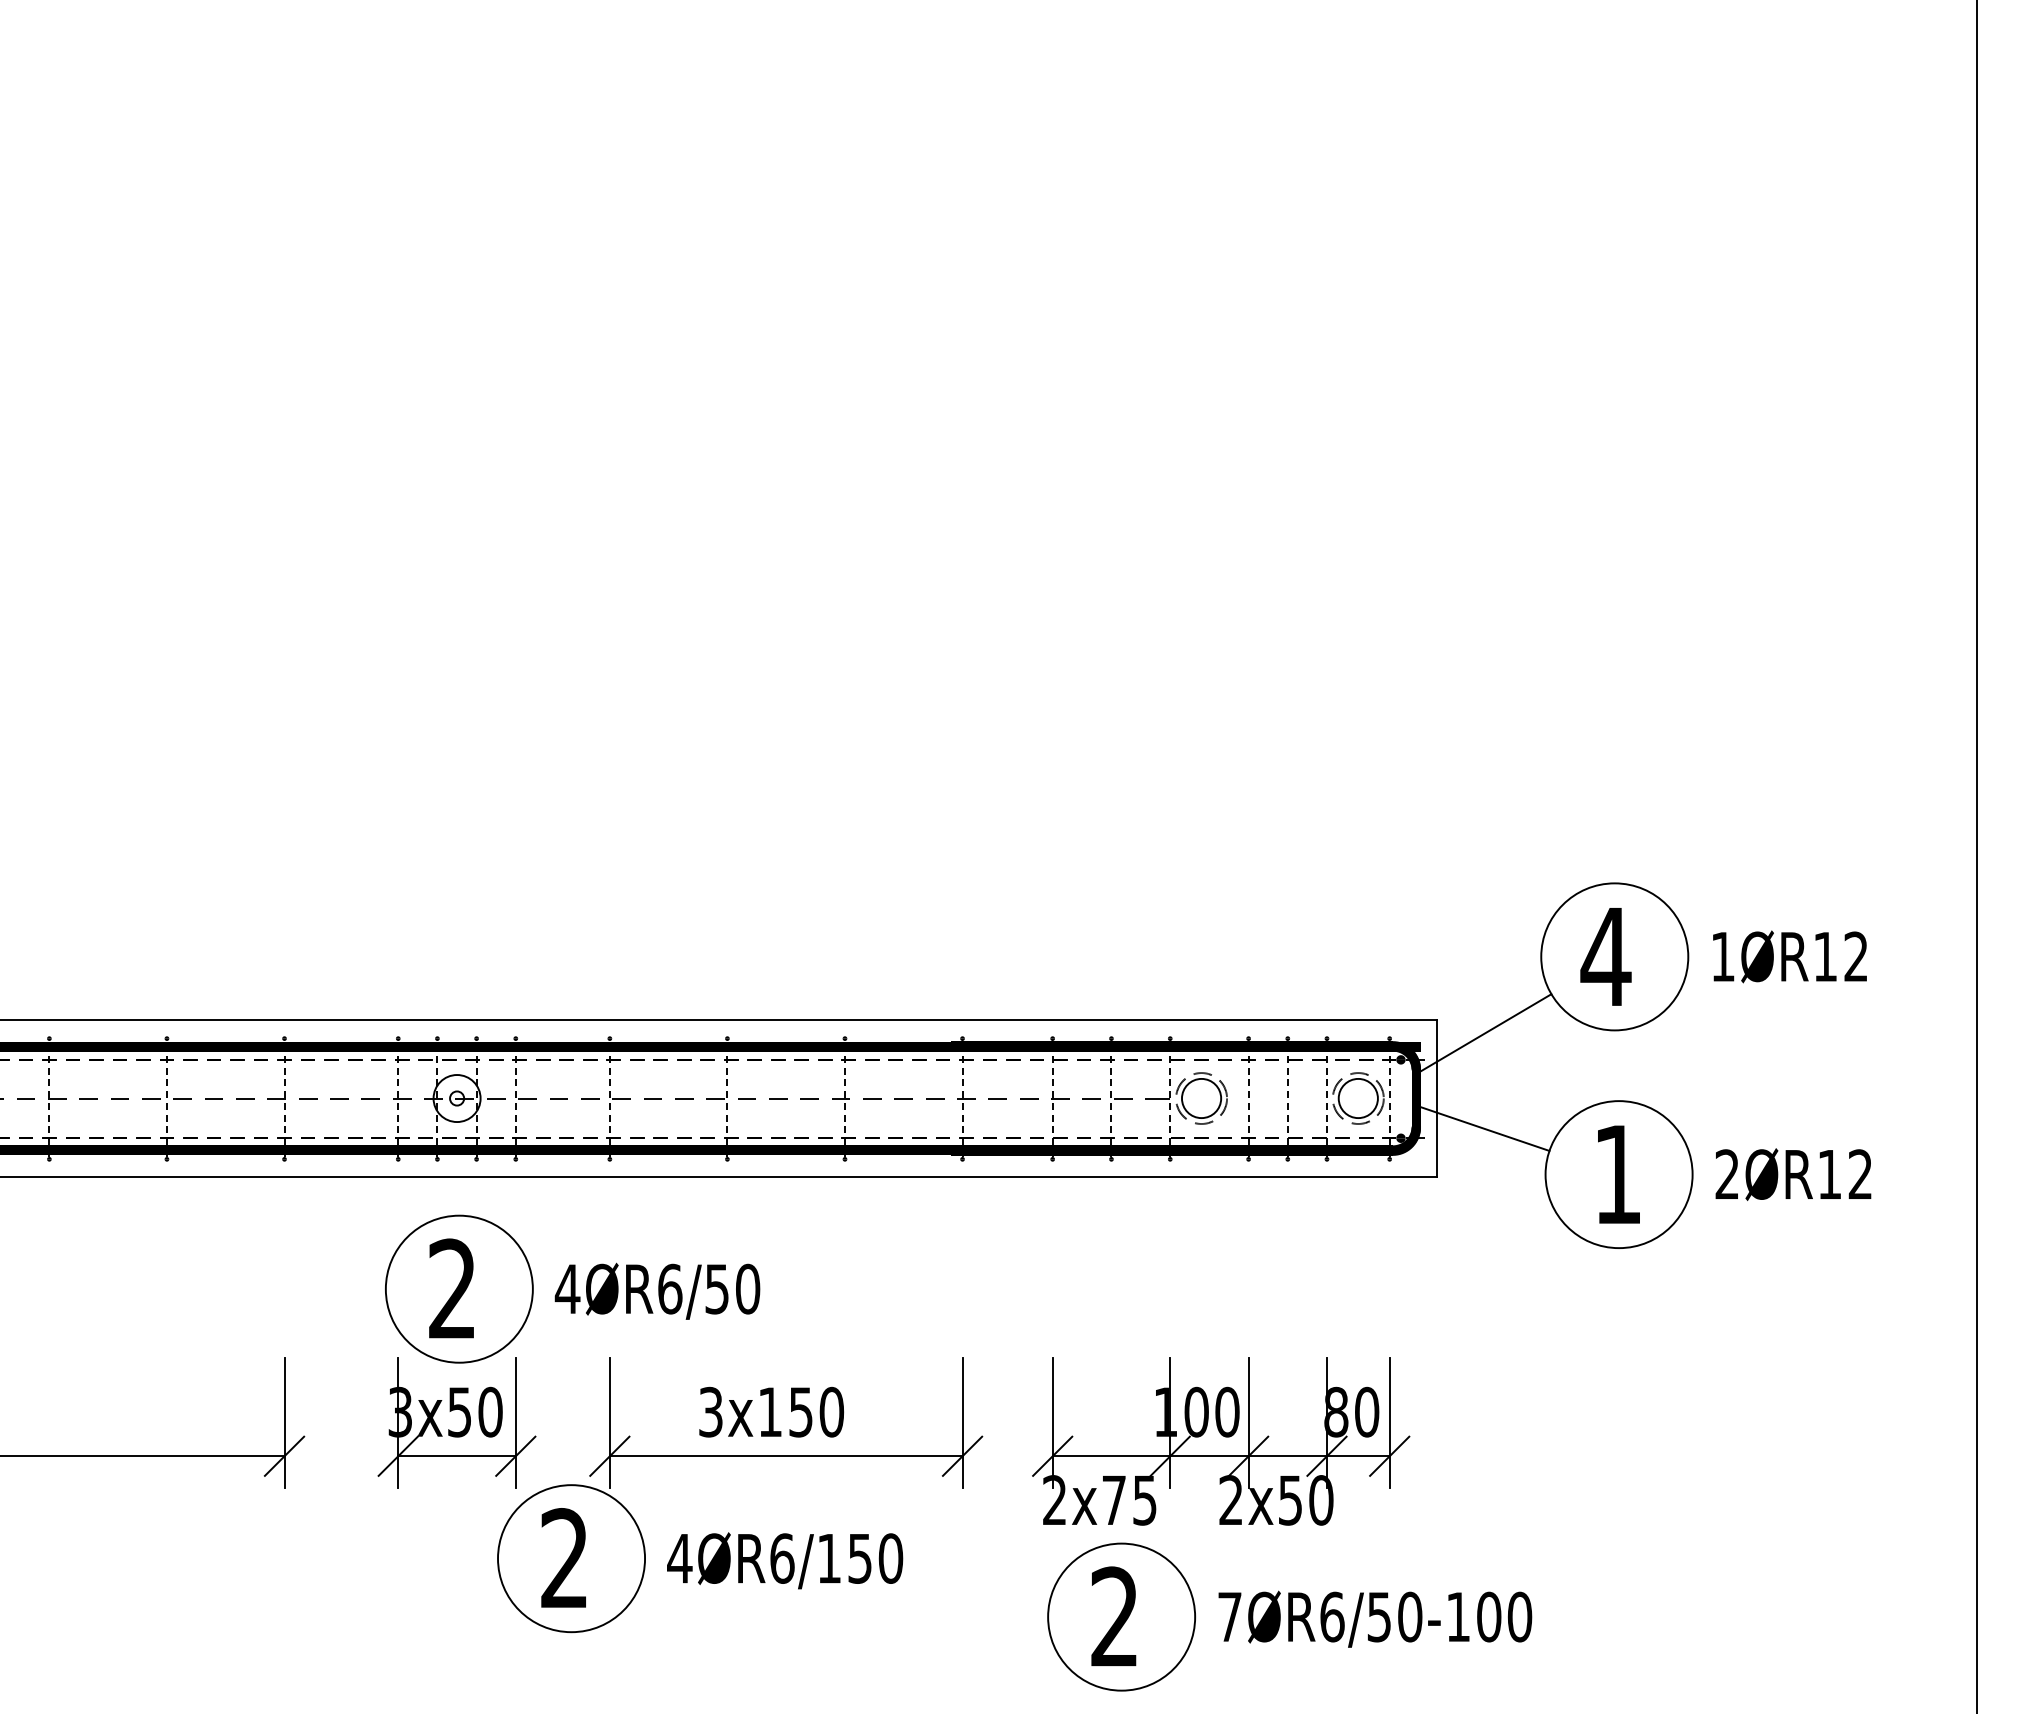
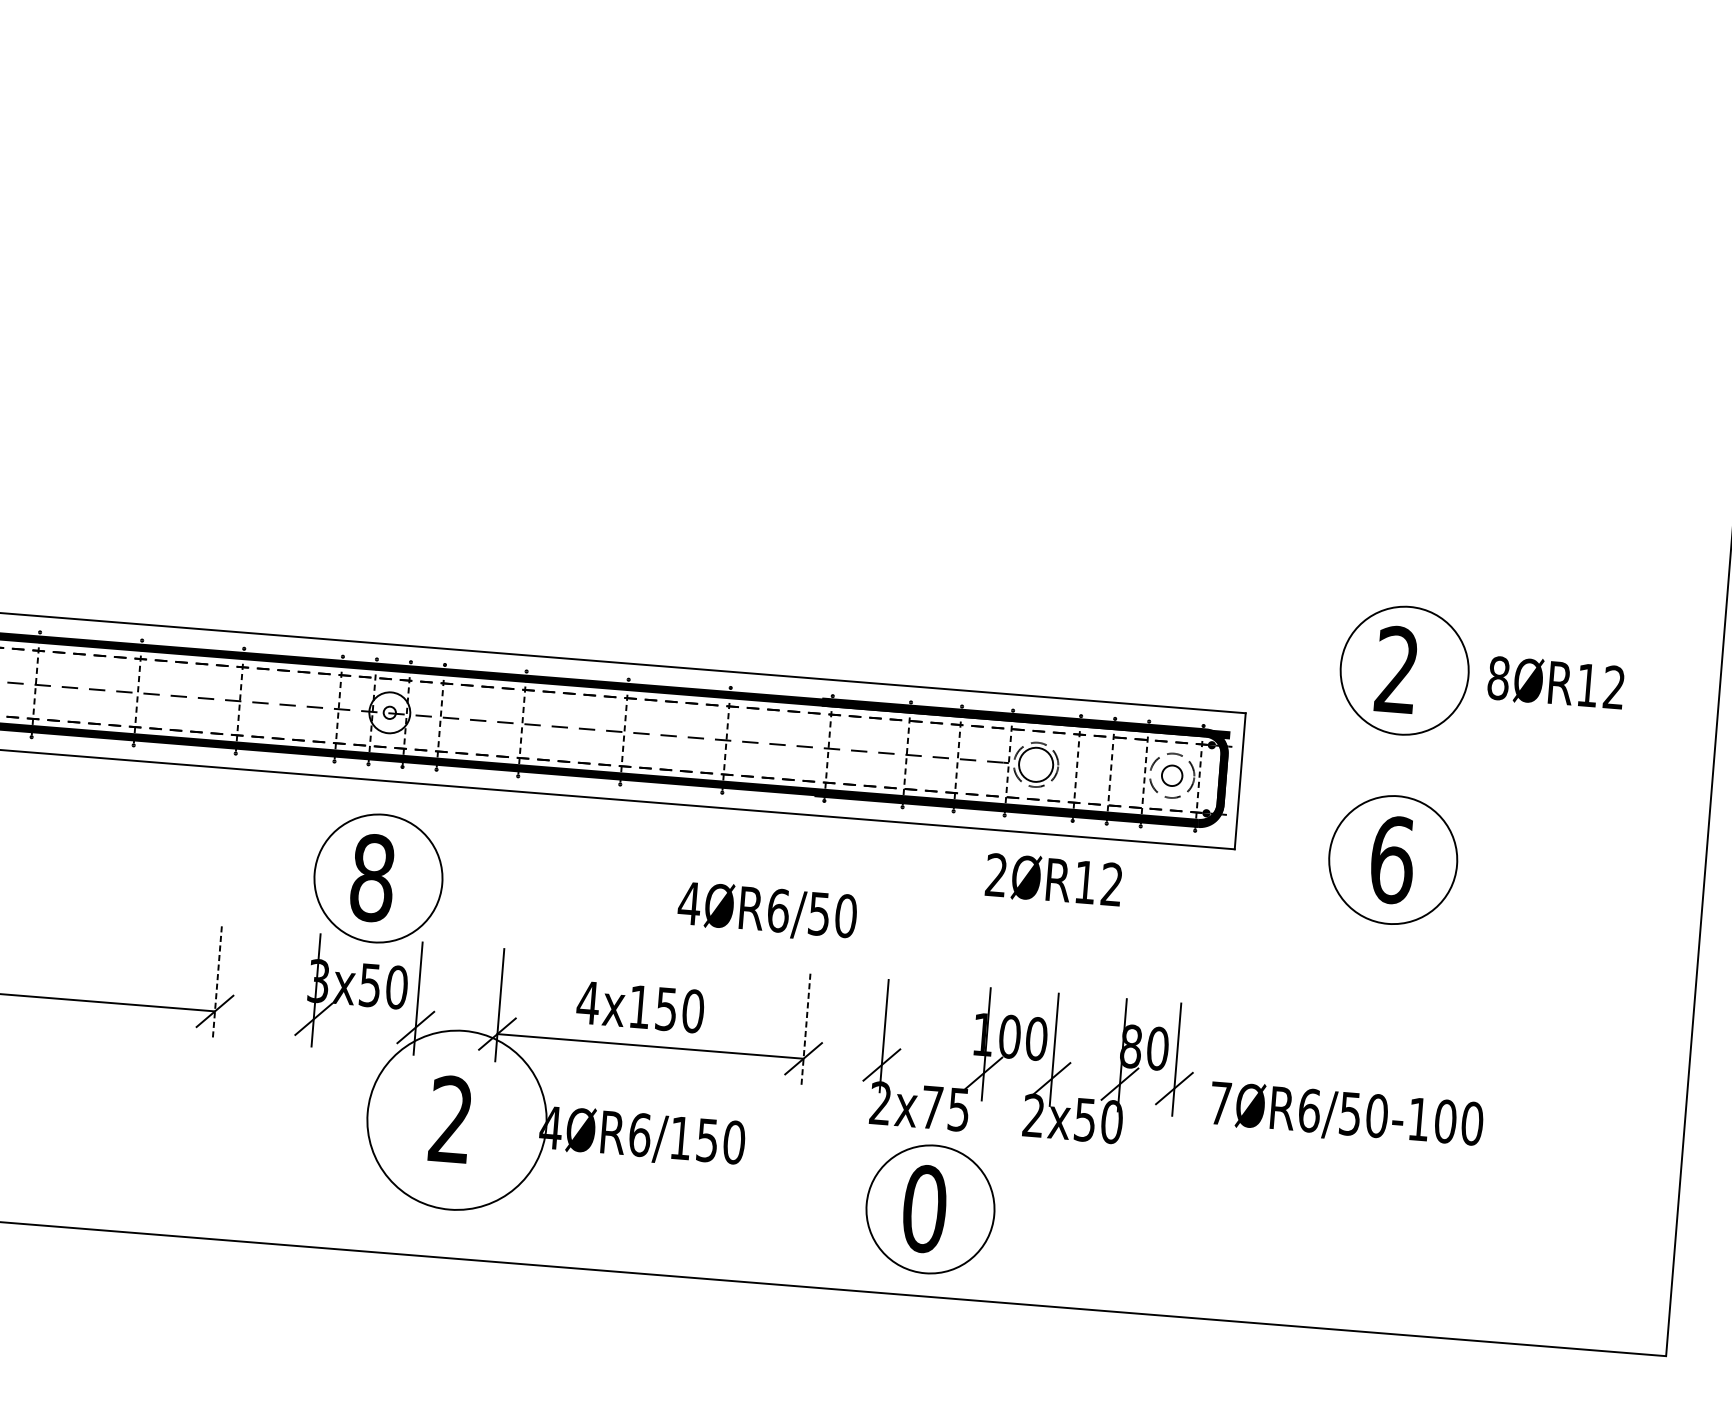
text: (1605, 955) -> (1396, 668), 4 -> 2
text: (1723, 956) -> (1499, 678), 1ØR12 -> 8ØR12
line: (1483, 1033) -> (1285, 728), removed
circle: (1357, 1098) -> (1171, 775), size x0.6
line: (1482, 1127) -> (1277, 809), removed
text: (1618, 1174) -> (1392, 859), 1 -> 6
text: (1793, 1174) -> (1053, 879), moved
text: (452, 1288) -> (372, 877), 2 -> 8
text: (657, 1290) -> (767, 910), moved
text: (710, 1411) -> (587, 1002), 3x150 -> 4x150
line: (284, 1422) -> (217, 982), solid -> dashed
line: (962, 1422) -> (805, 1029), solid -> dashed
line: (456, 1456) -> (364, 1023), removed
line: (1220, 1456) -> (1027, 1076), removed
circle: (571, 1558) -> (457, 1120), size x1.4
text: (1114, 1616) -> (924, 1208), 2 -> 0
text: (1375, 1618) -> (1346, 1114), moved

